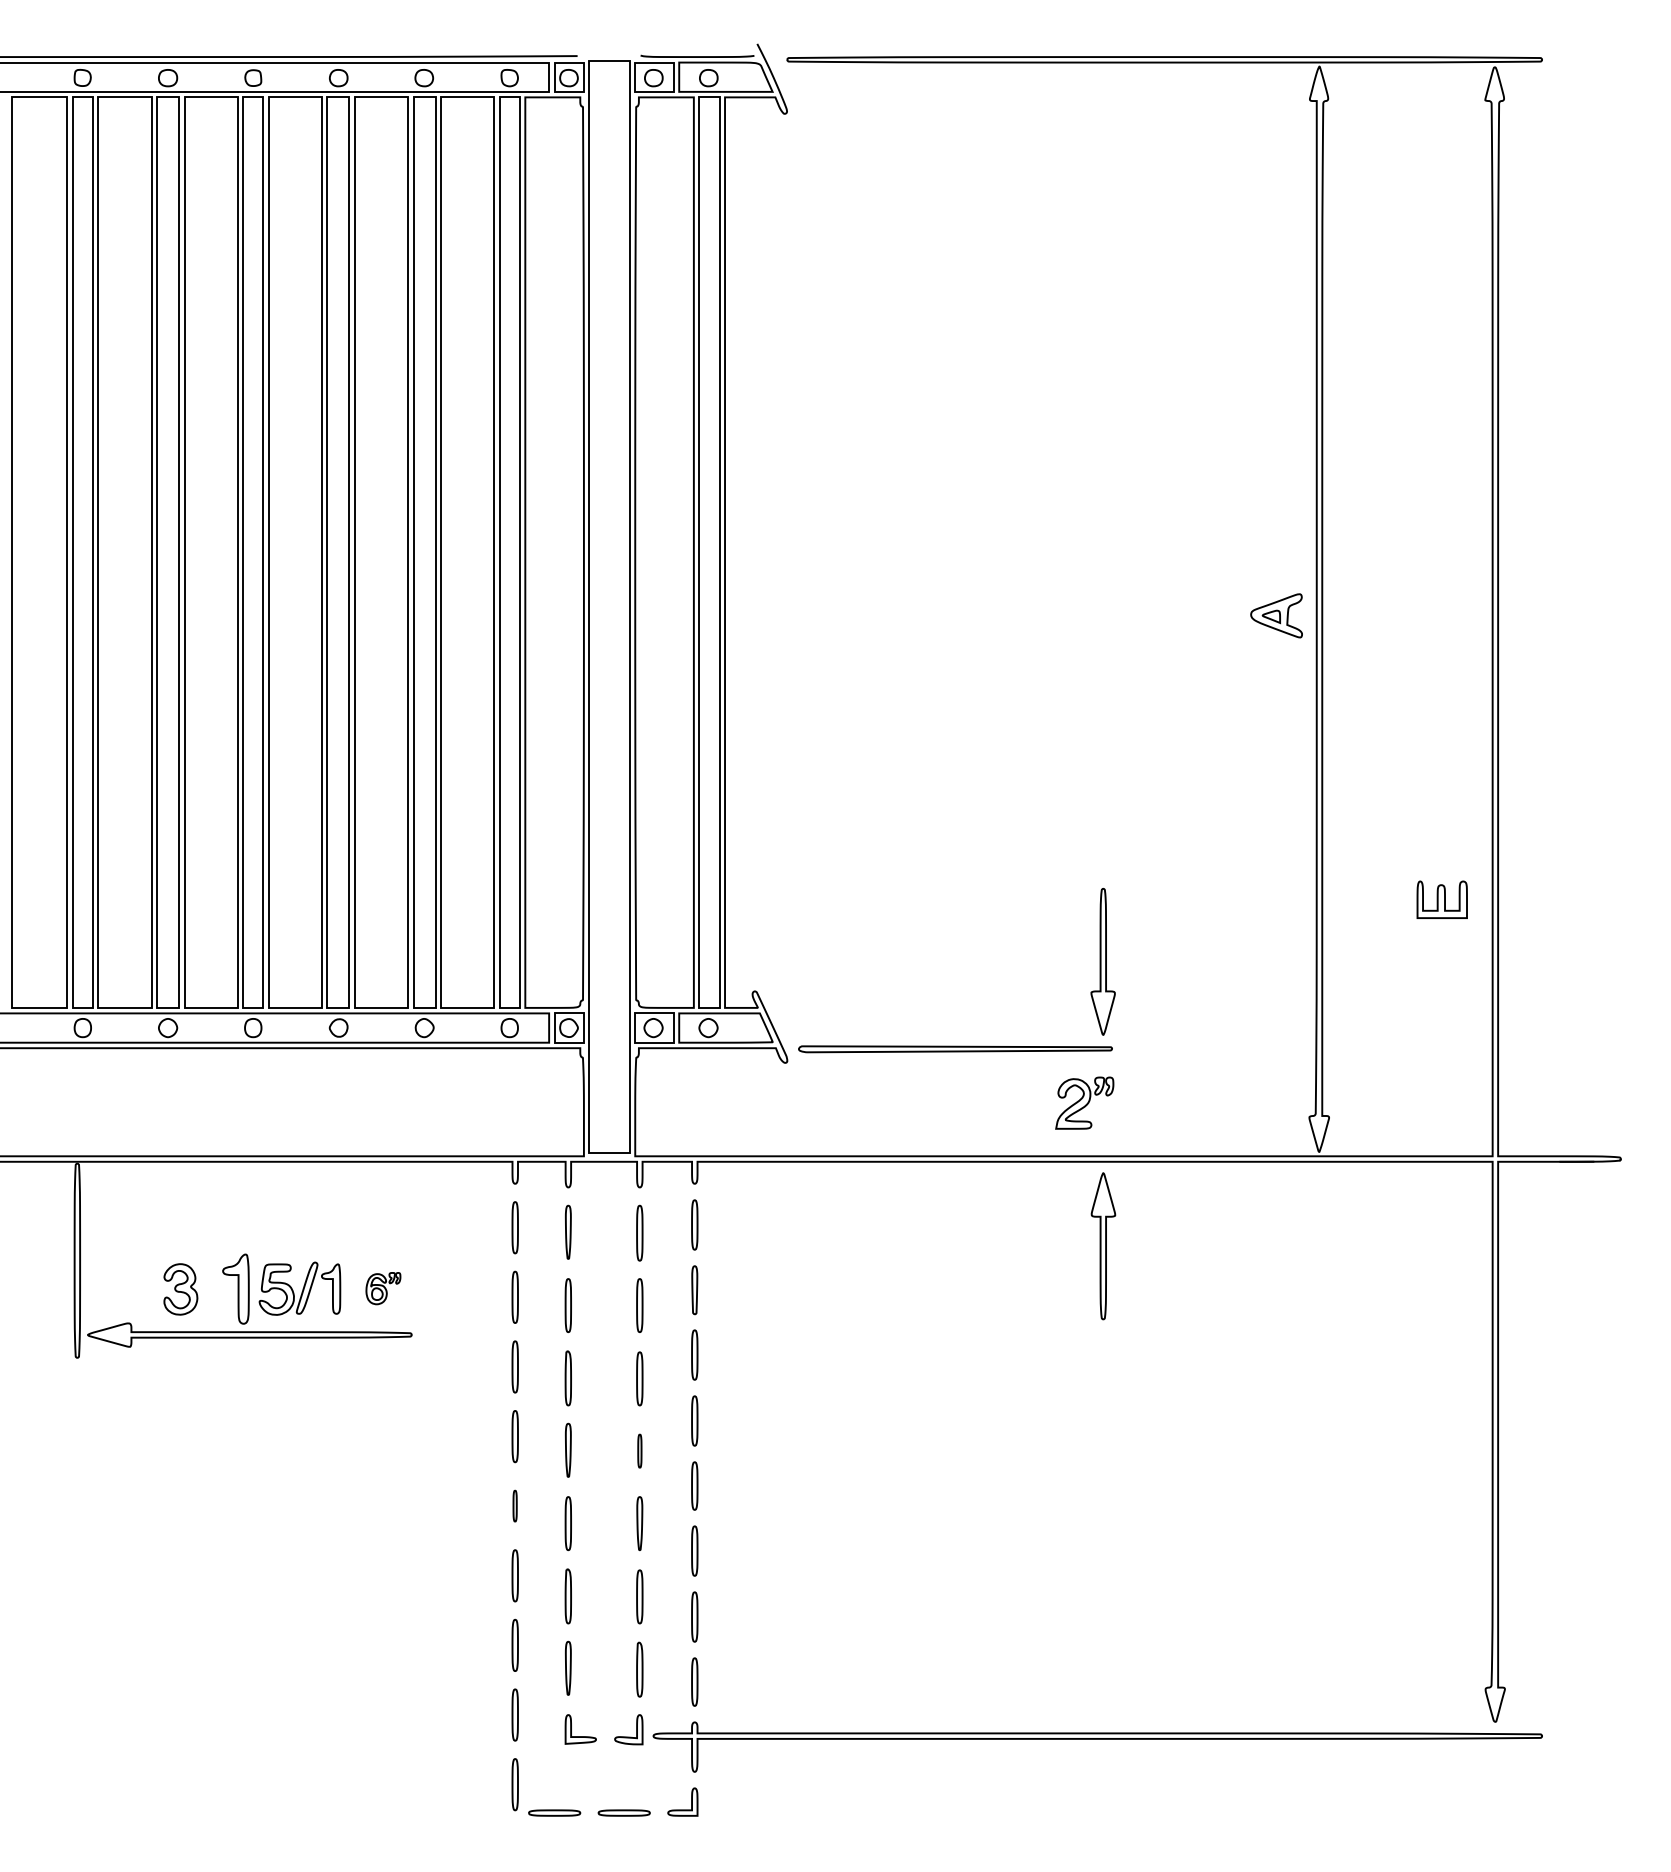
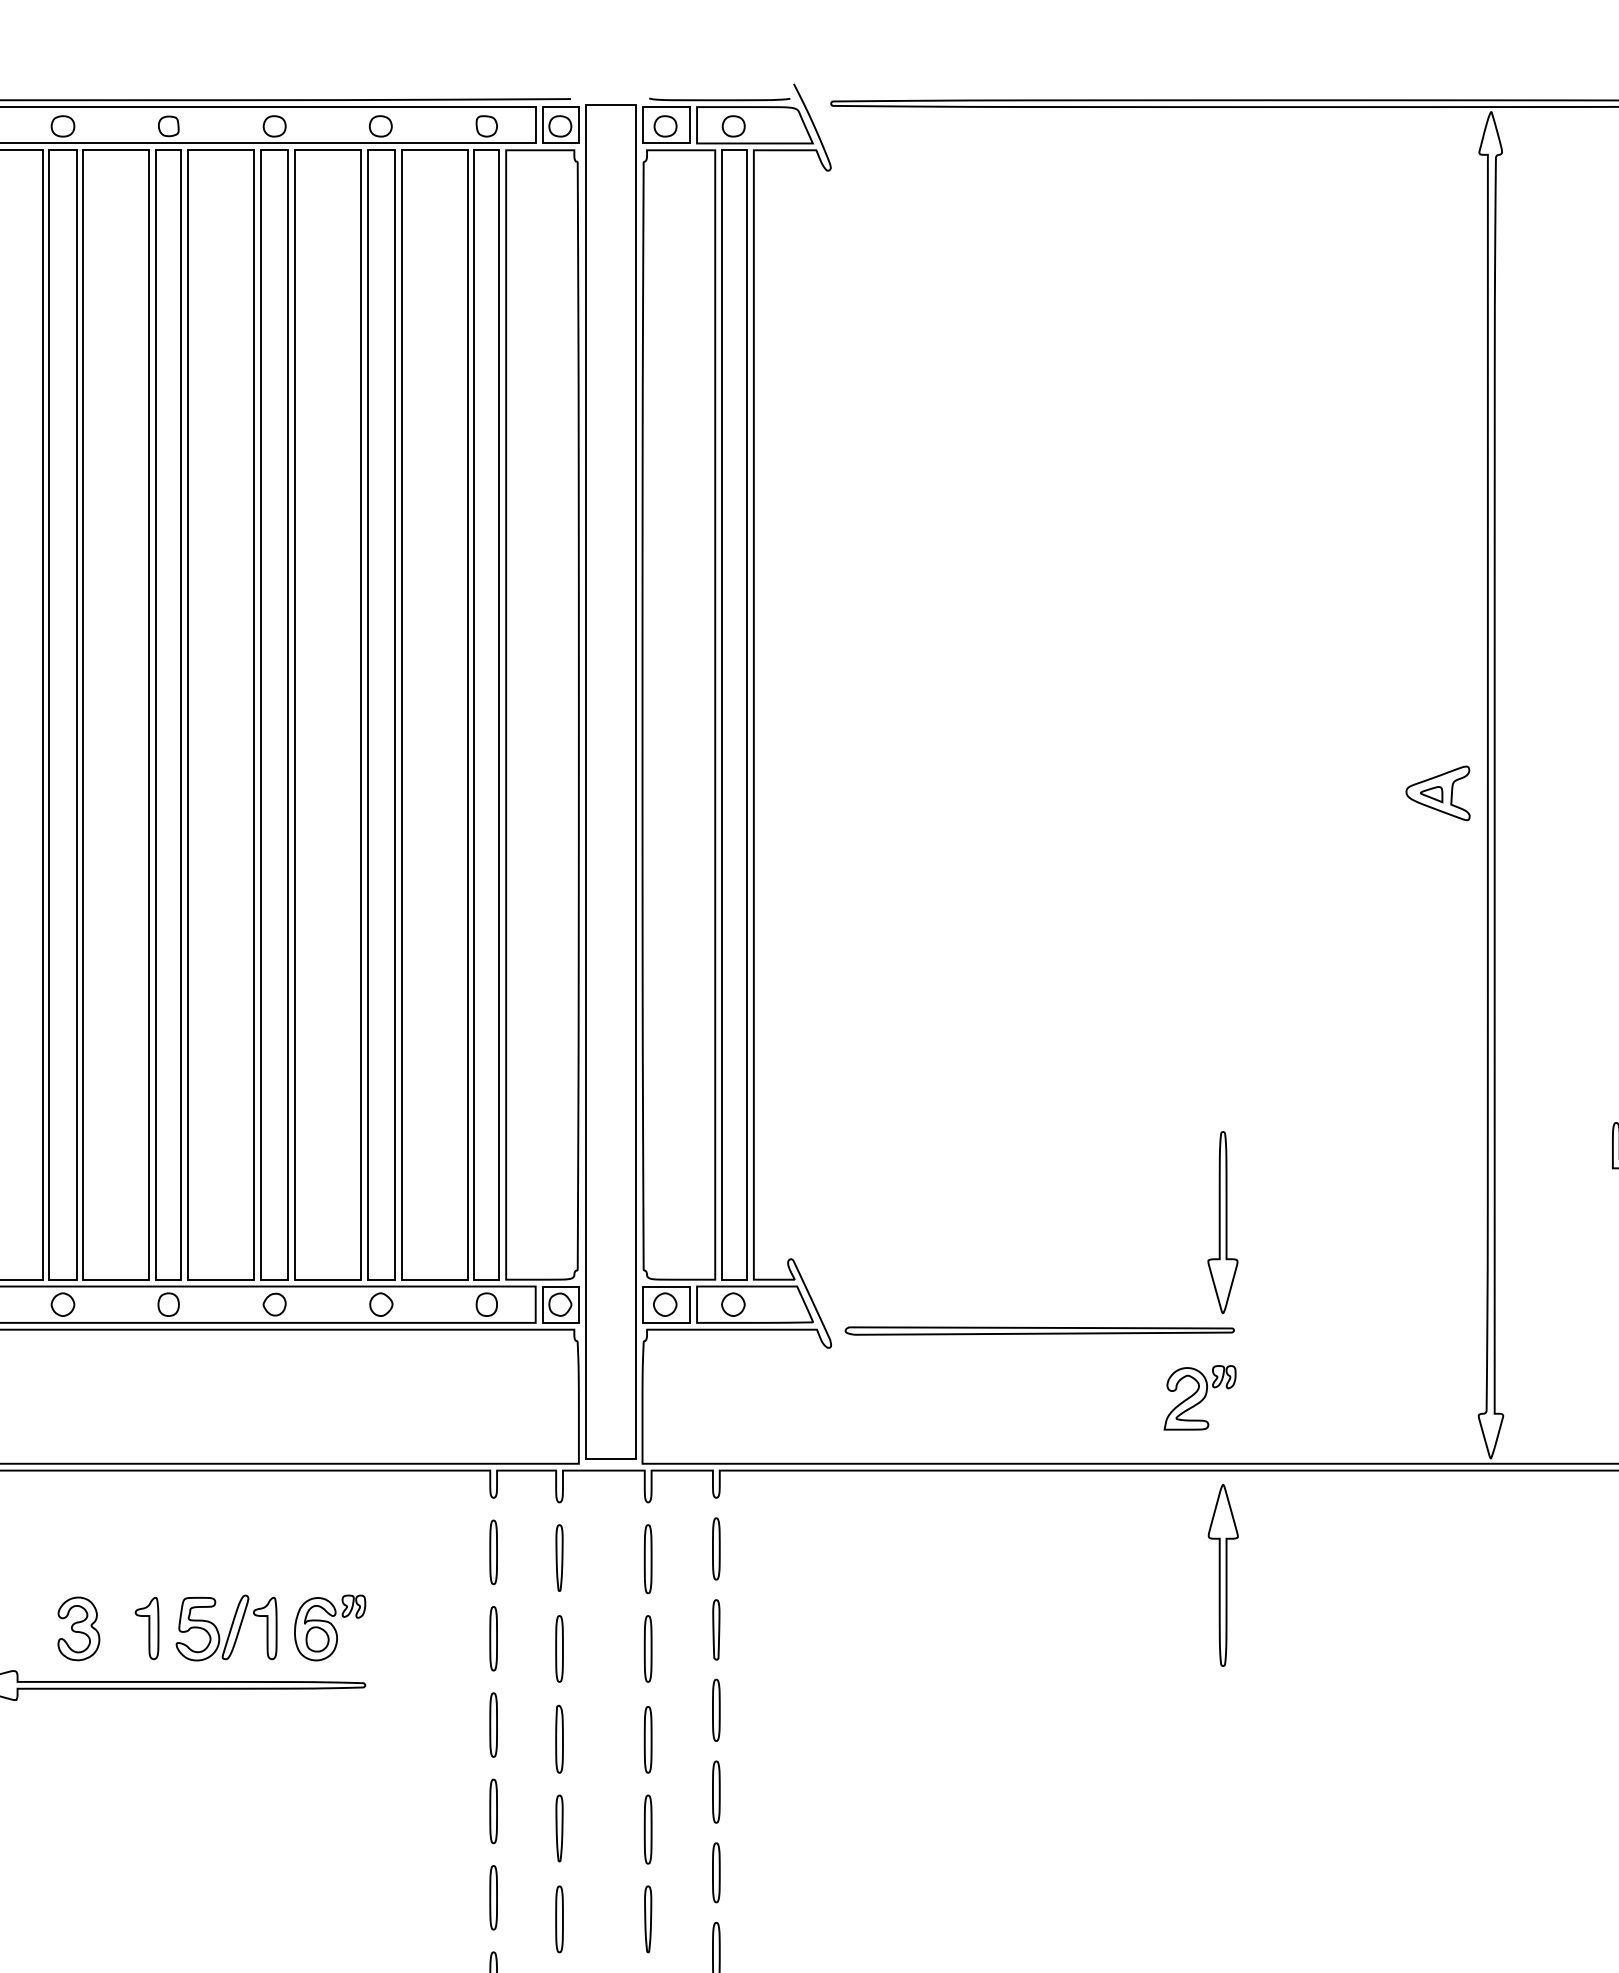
part: (235, 1288) -> (146, 1627), size x0.71
part: (383, 1288) -> (330, 1627), size x1.67
part: (639, 1450) -> (647, 1828), size x1.67
part: (514, 1505) -> (492, 1896), size x1.67

